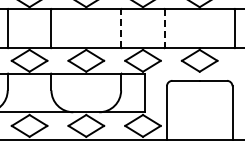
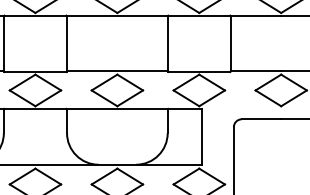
line: (121, 28) -> (168, 43), dashed -> solid
line: (164, 29) -> (230, 45), dashed -> solid

